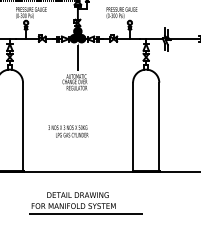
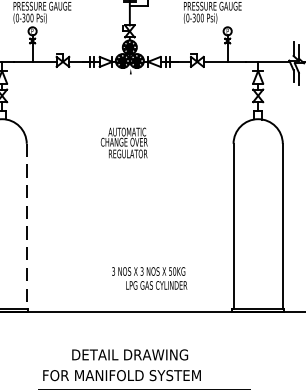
line: (78, 57) -> (130, 96), removed
line: (23, 127) -> (27, 227), solid -> dashed
text: (68, 131) -> (149, 278), moved

